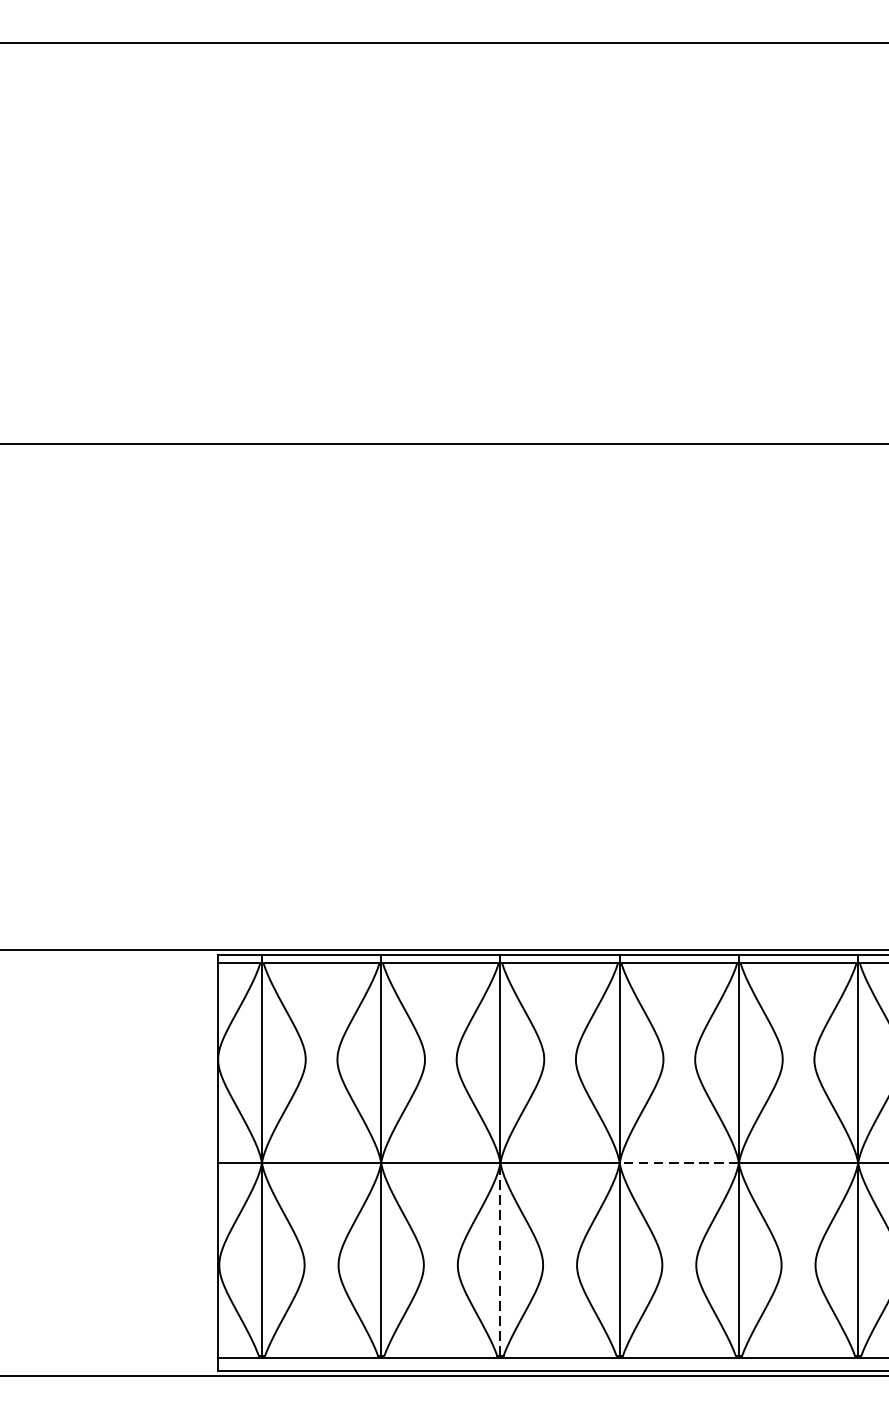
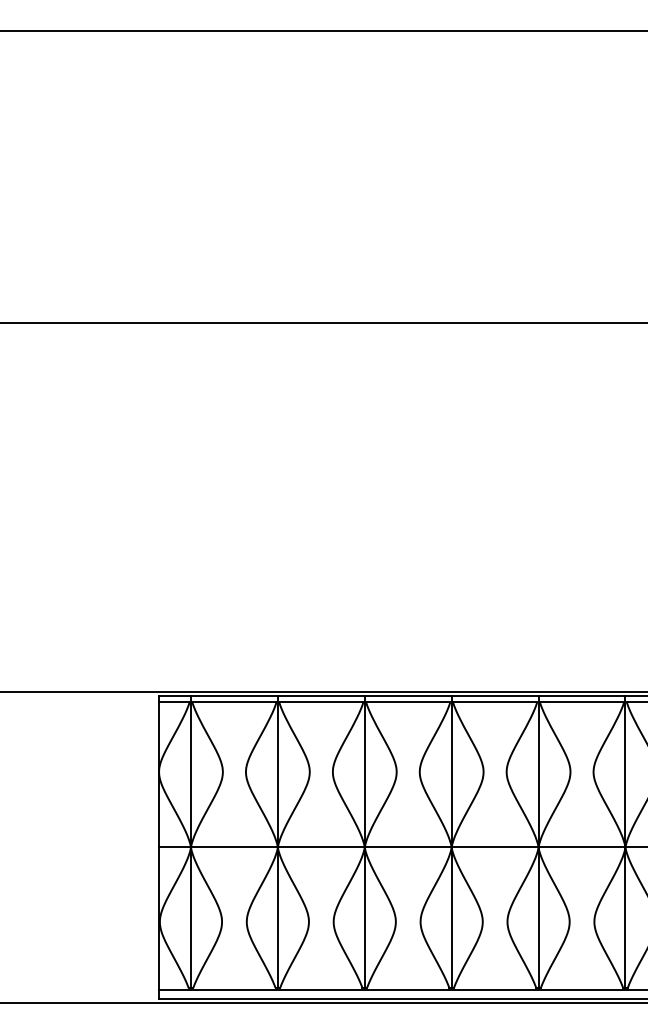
line: (678, 1163) -> (494, 847), dashed -> solid
line: (500, 1259) -> (364, 917), dashed -> solid

